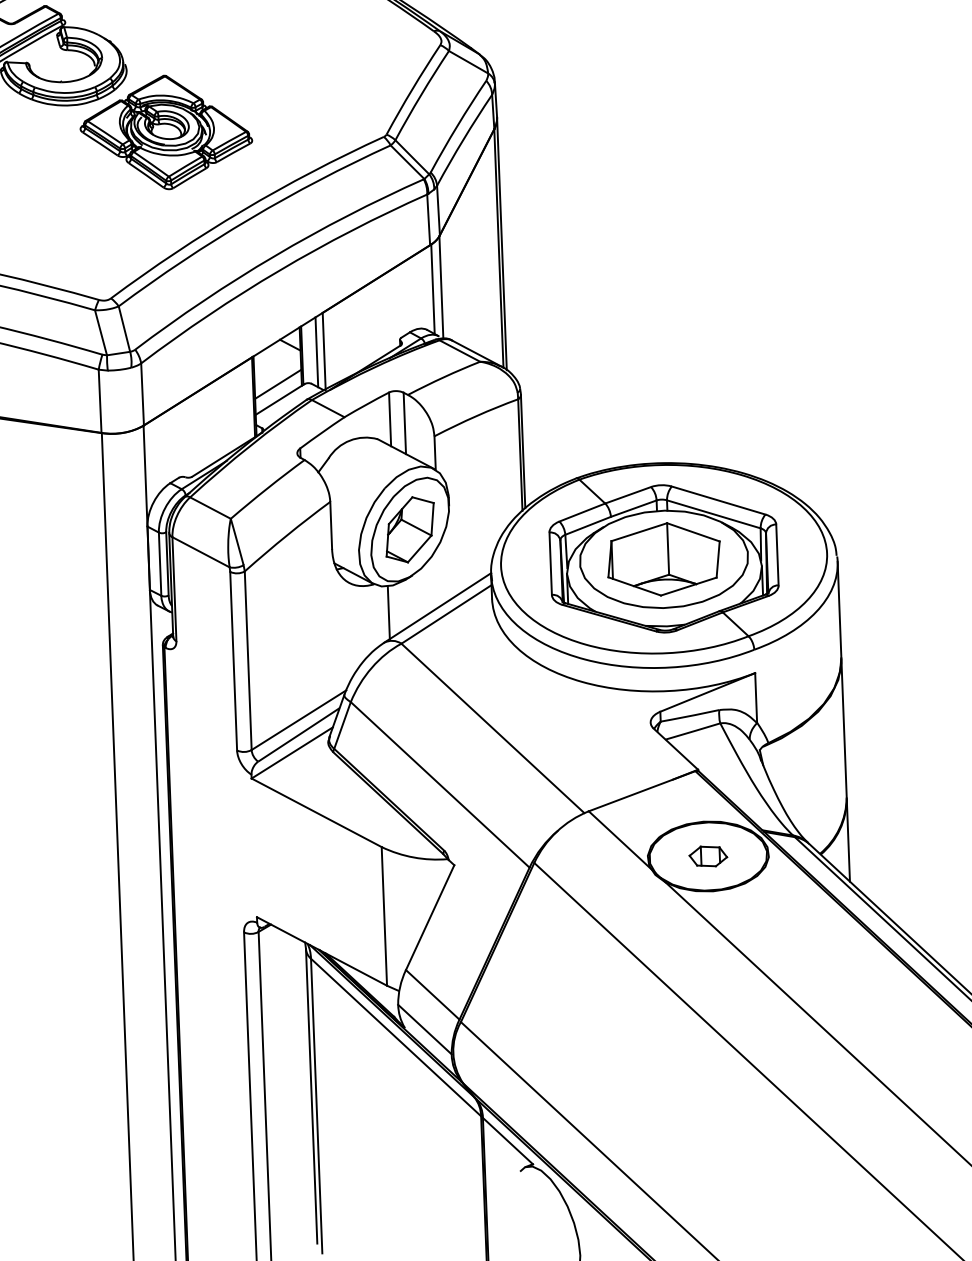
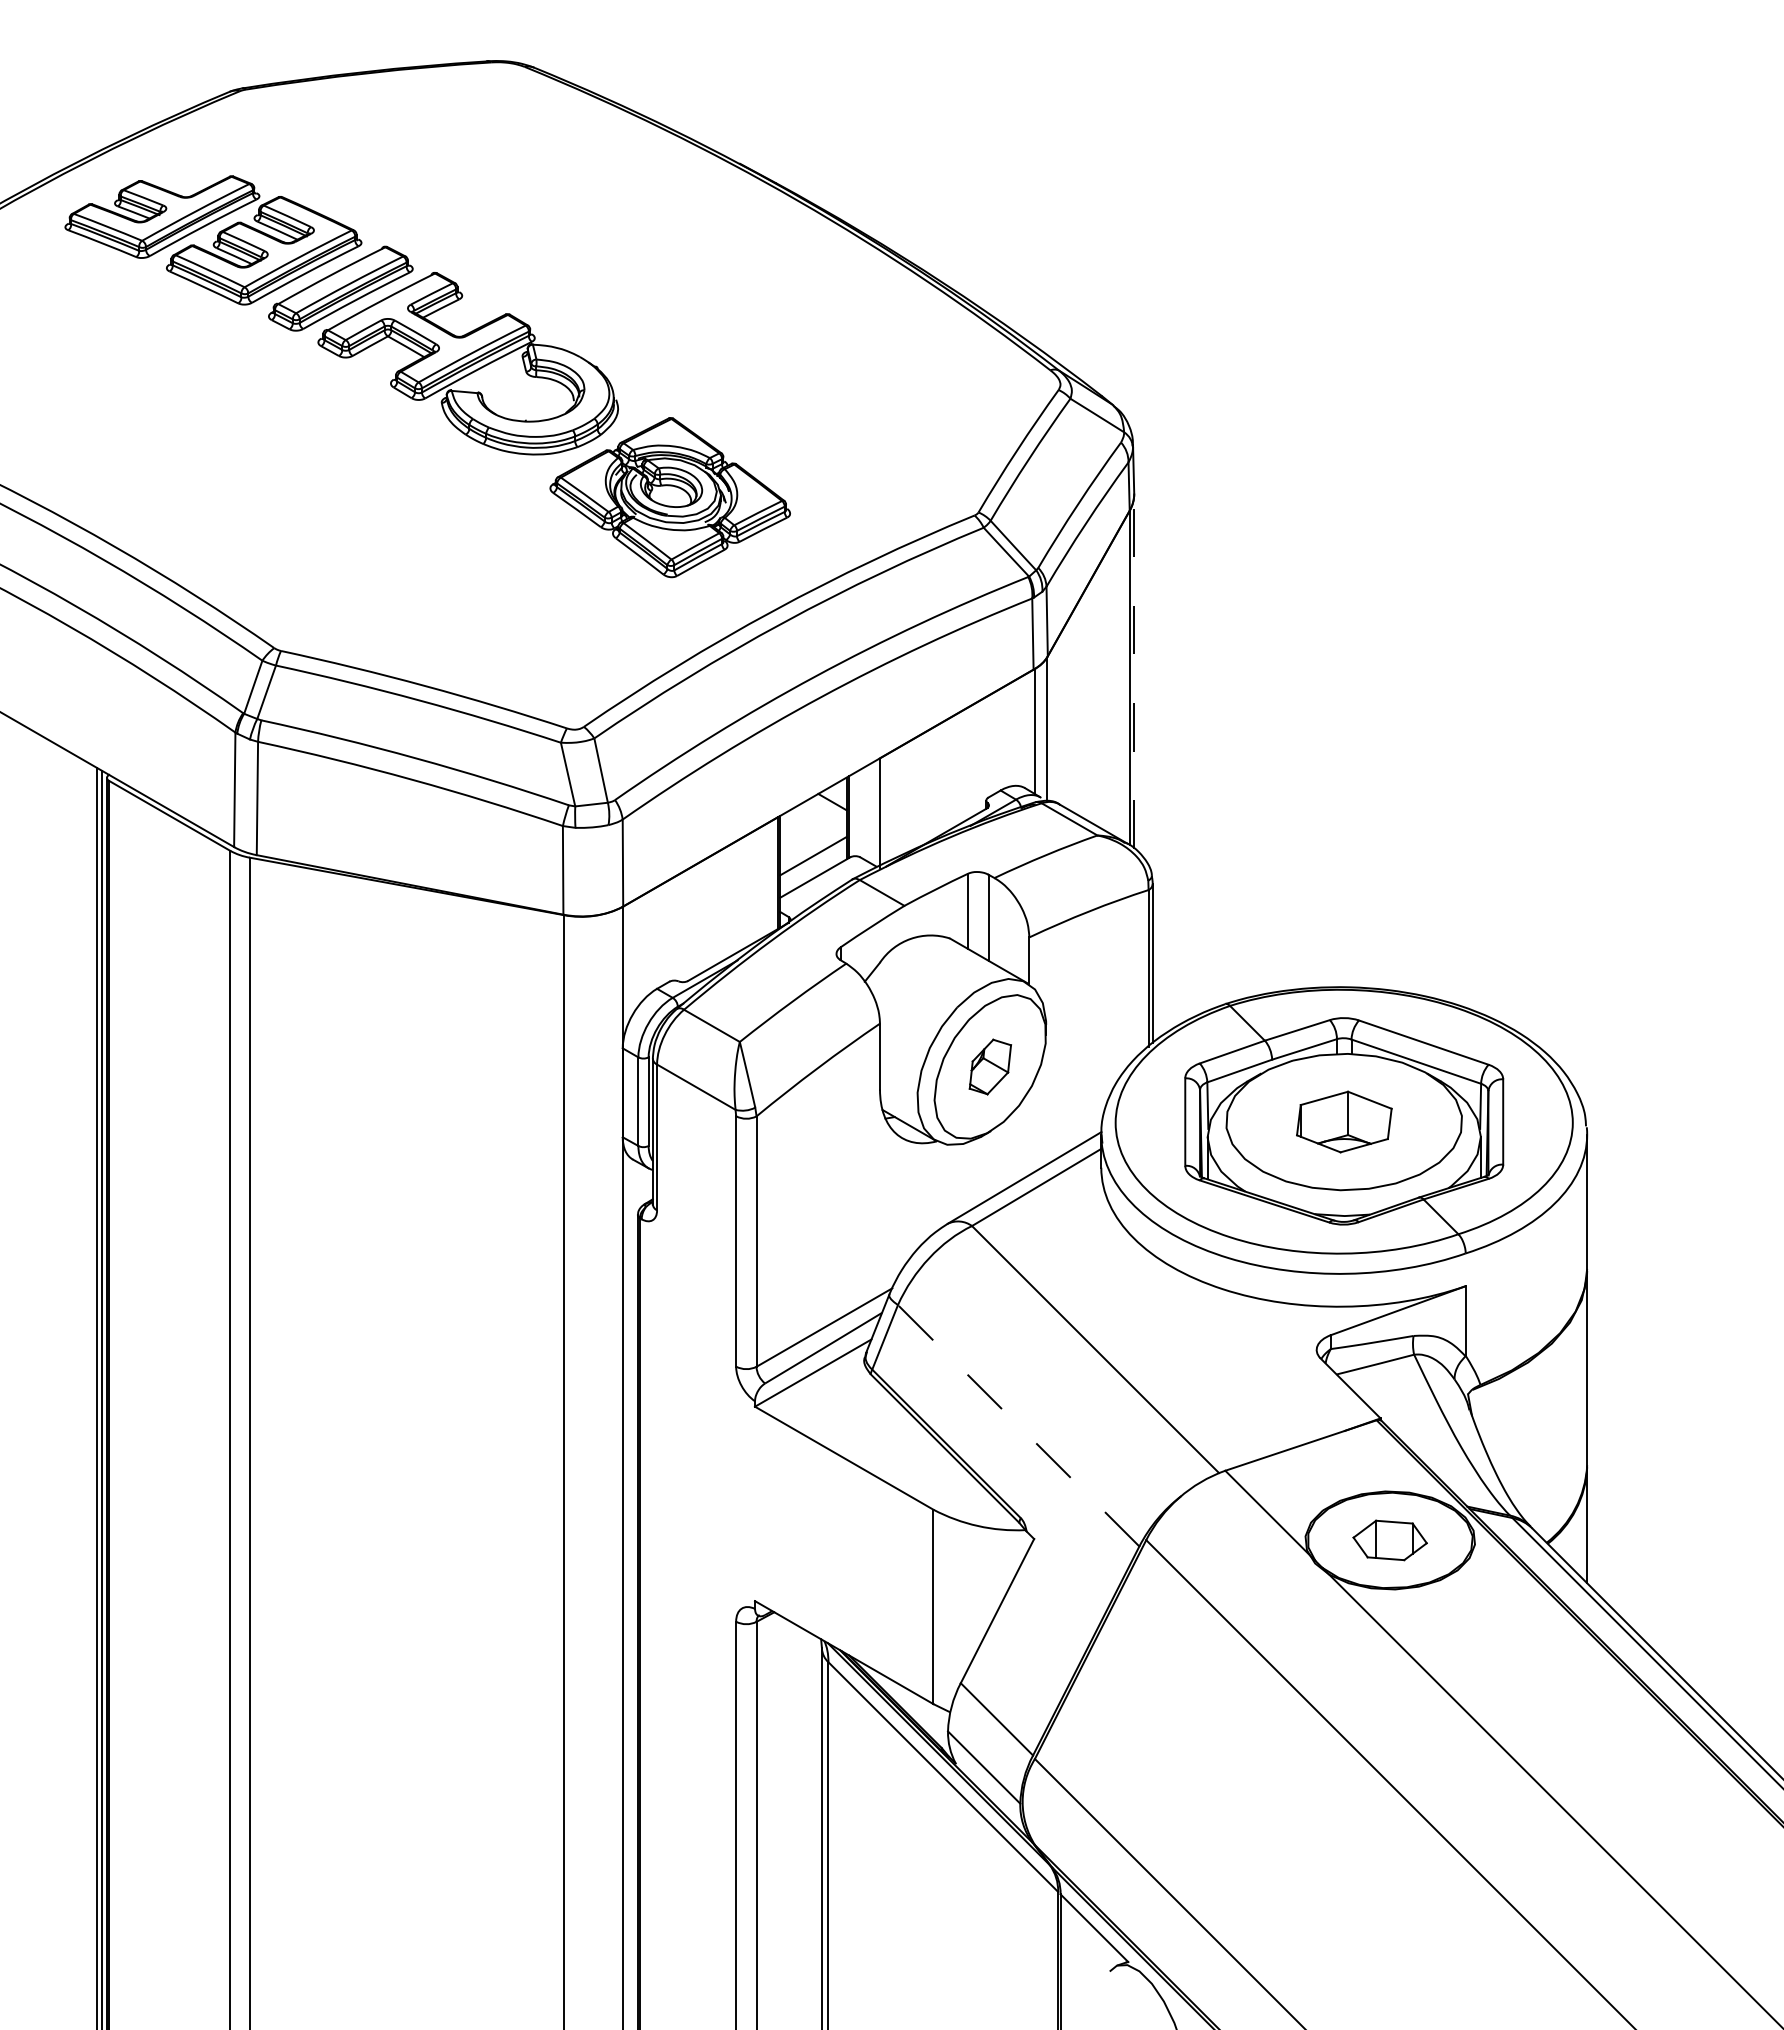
line: (502, 243) -> (1134, 671), solid -> dashed
line: (317, 352) -> (869, 813), removed
part: (410, 529) -> (990, 1066), size x0.6
part: (664, 558) -> (1344, 1121), size x0.6
line: (389, 612) -> (956, 1181), removed
line: (440, 784) -> (1018, 1425), solid -> dashed
part: (708, 856) -> (1390, 1540), size x1.4

